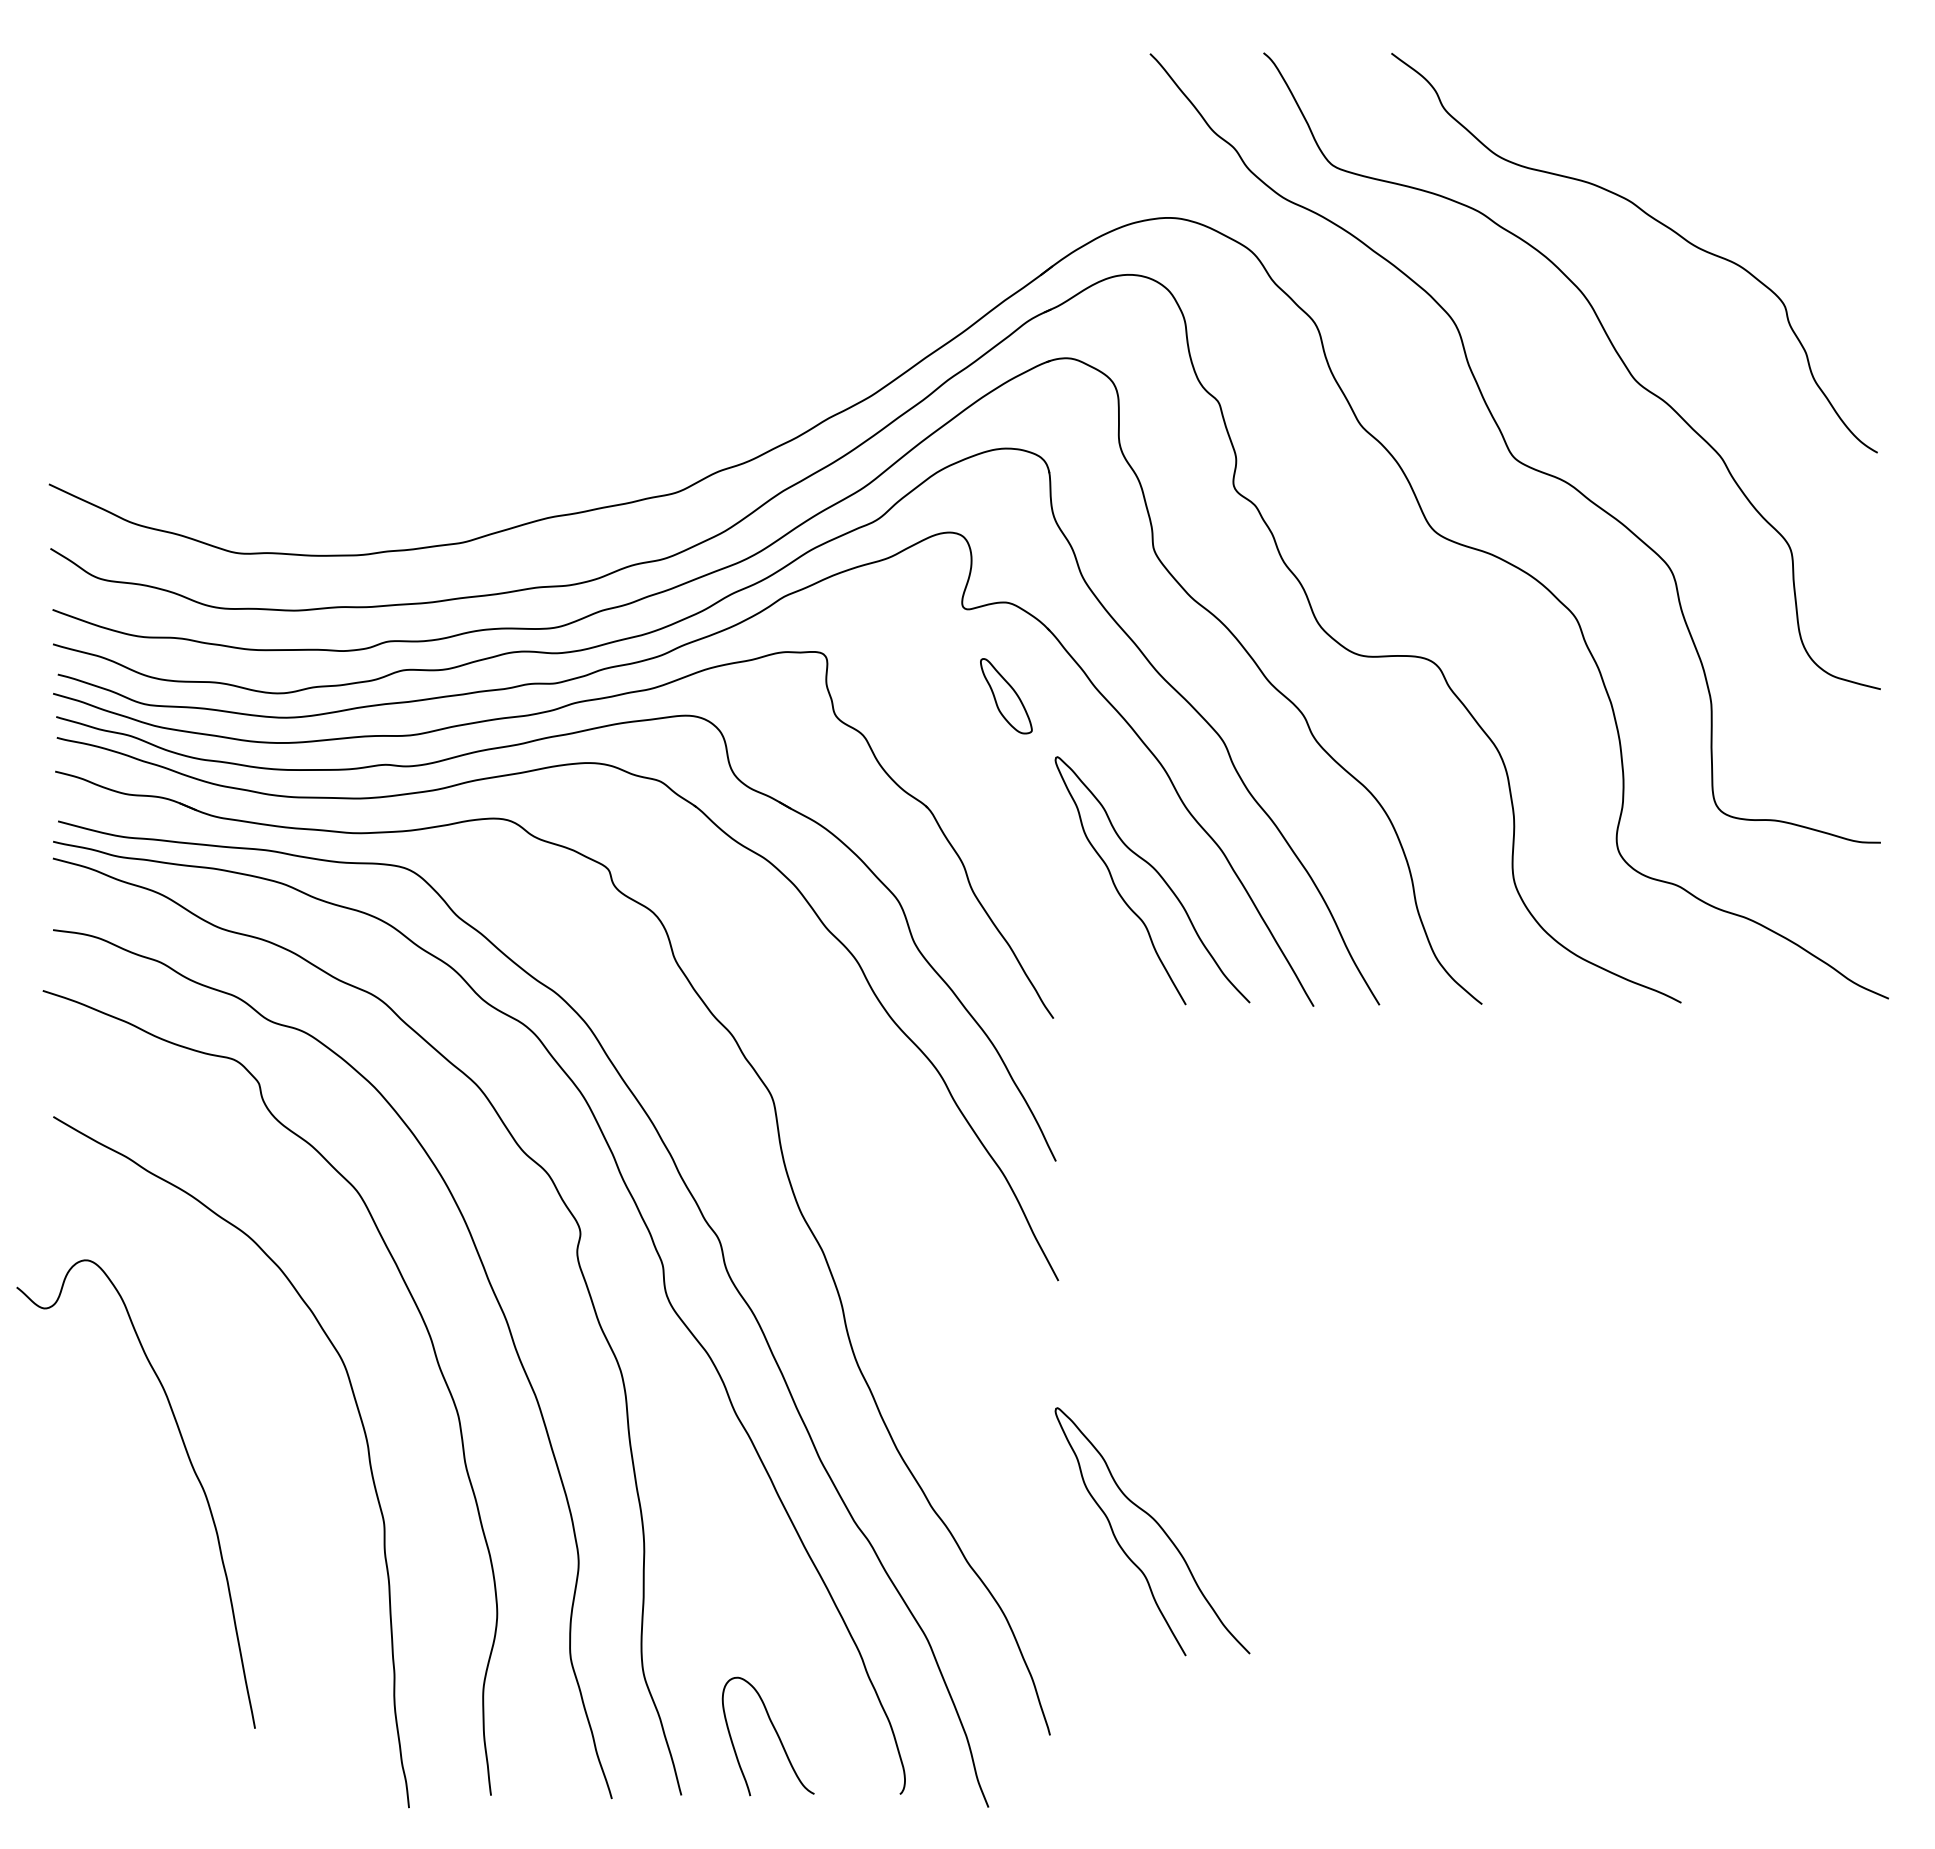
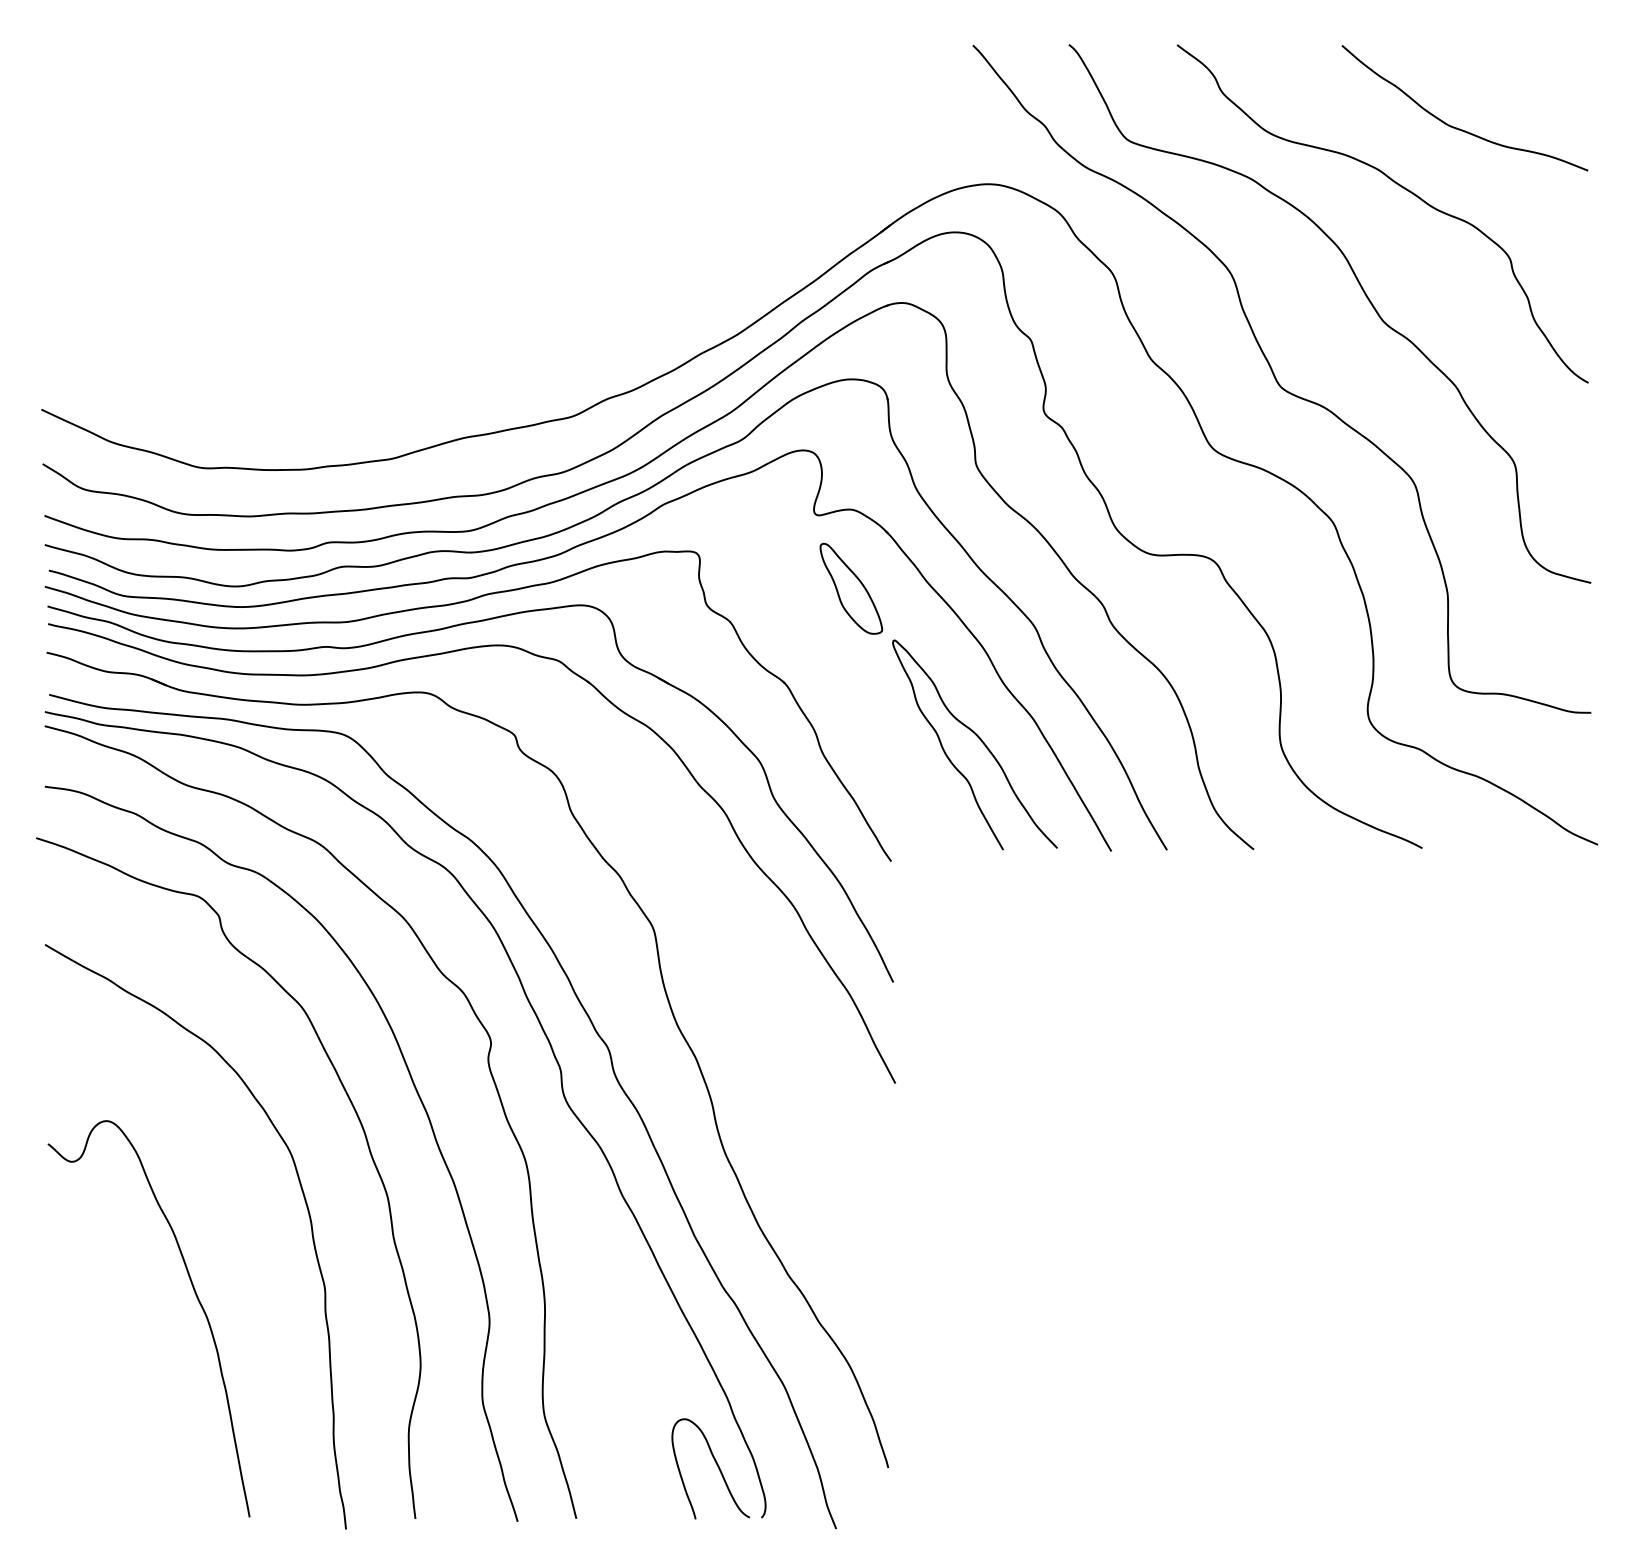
curve: (1723, 151) -> (1458, 128), added
part: (1006, 696) -> (851, 589), size x1.43
curve: (192, 1469) -> (196, 1298), moved
curve: (1159, 1527) -> (980, 1292), removed
curve: (775, 1732) -> (716, 1465), moved

